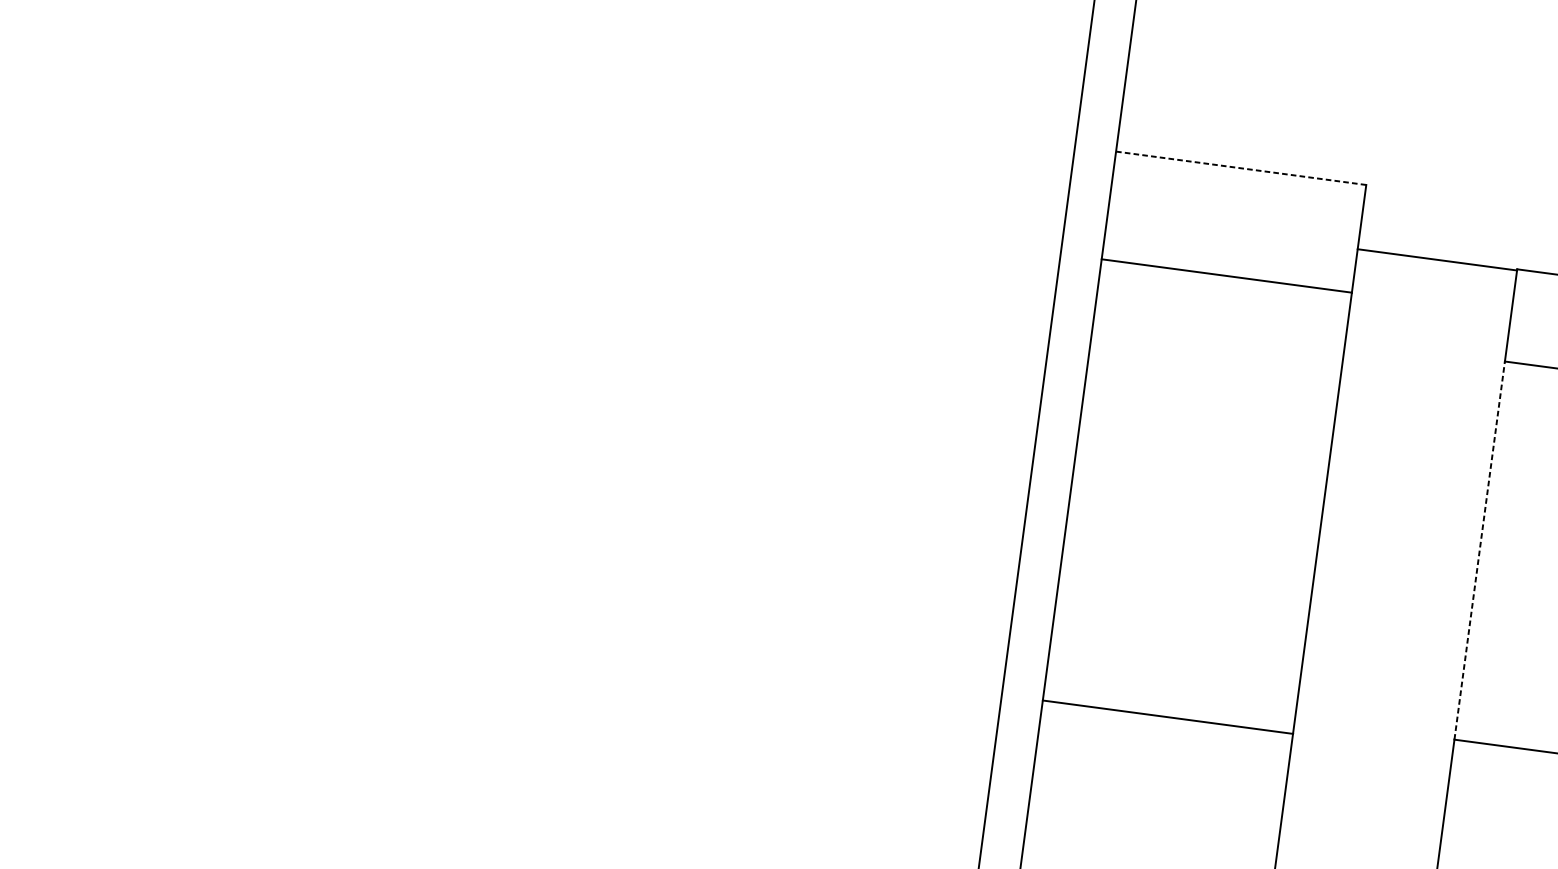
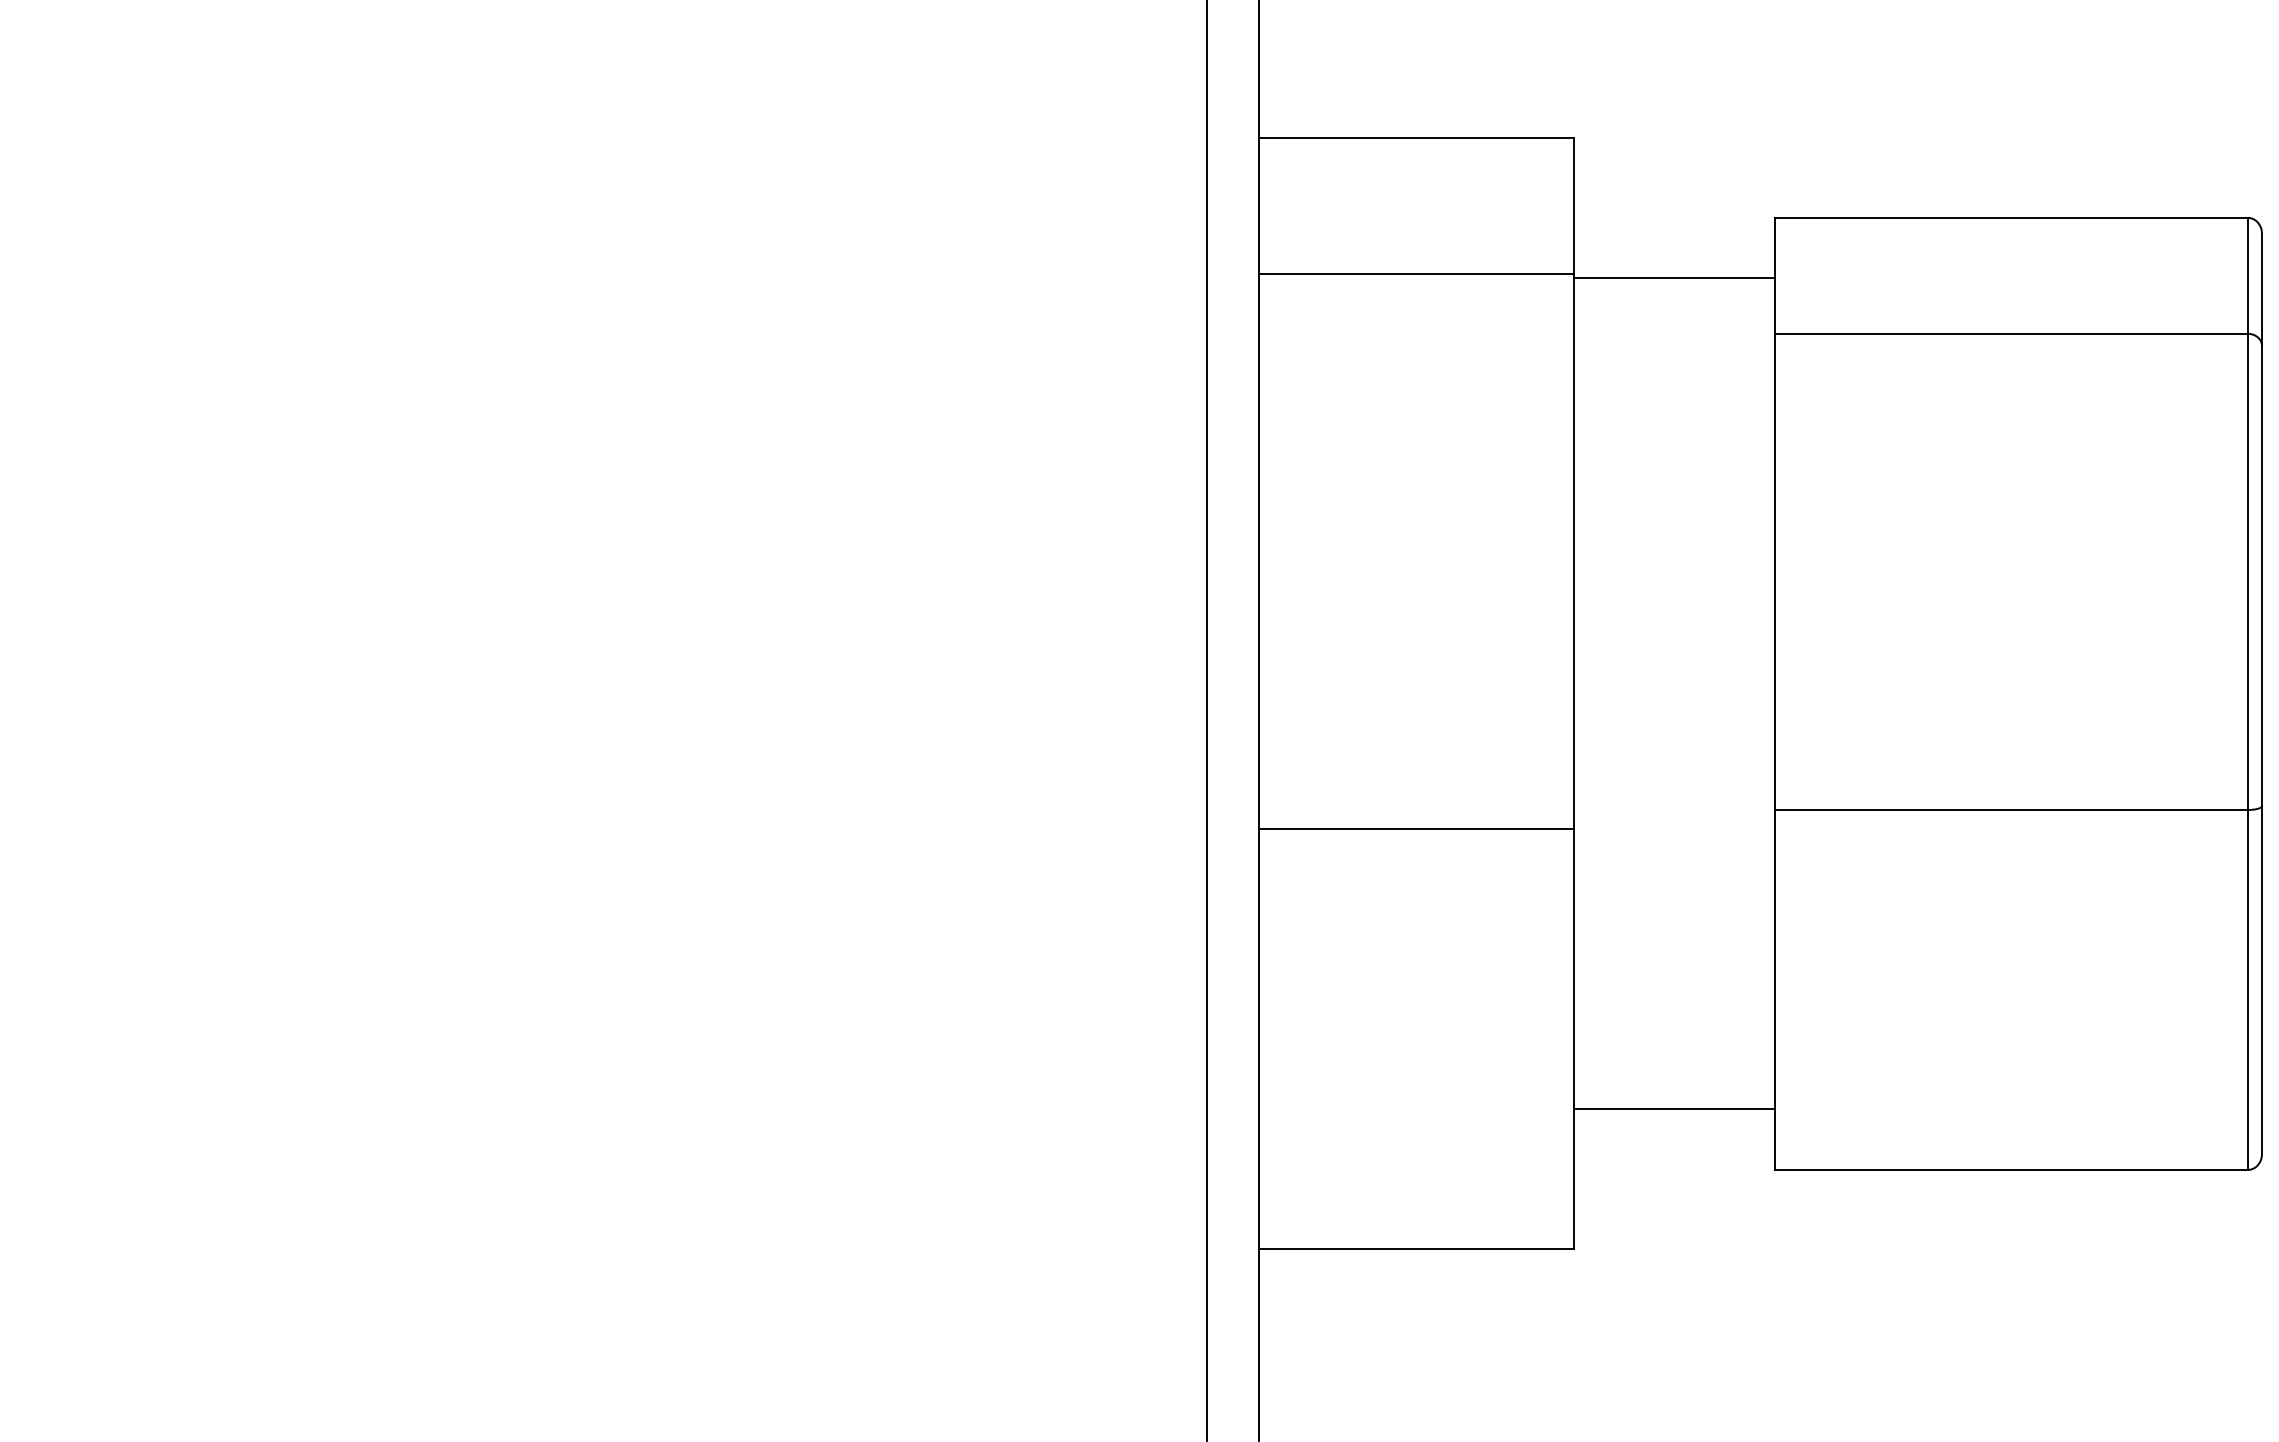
line: (1241, 168) -> (1416, 138), dashed -> solid
line: (1437, 260) -> (1674, 278), moved
line: (1479, 550) -> (1774, 571), dashed -> solid

